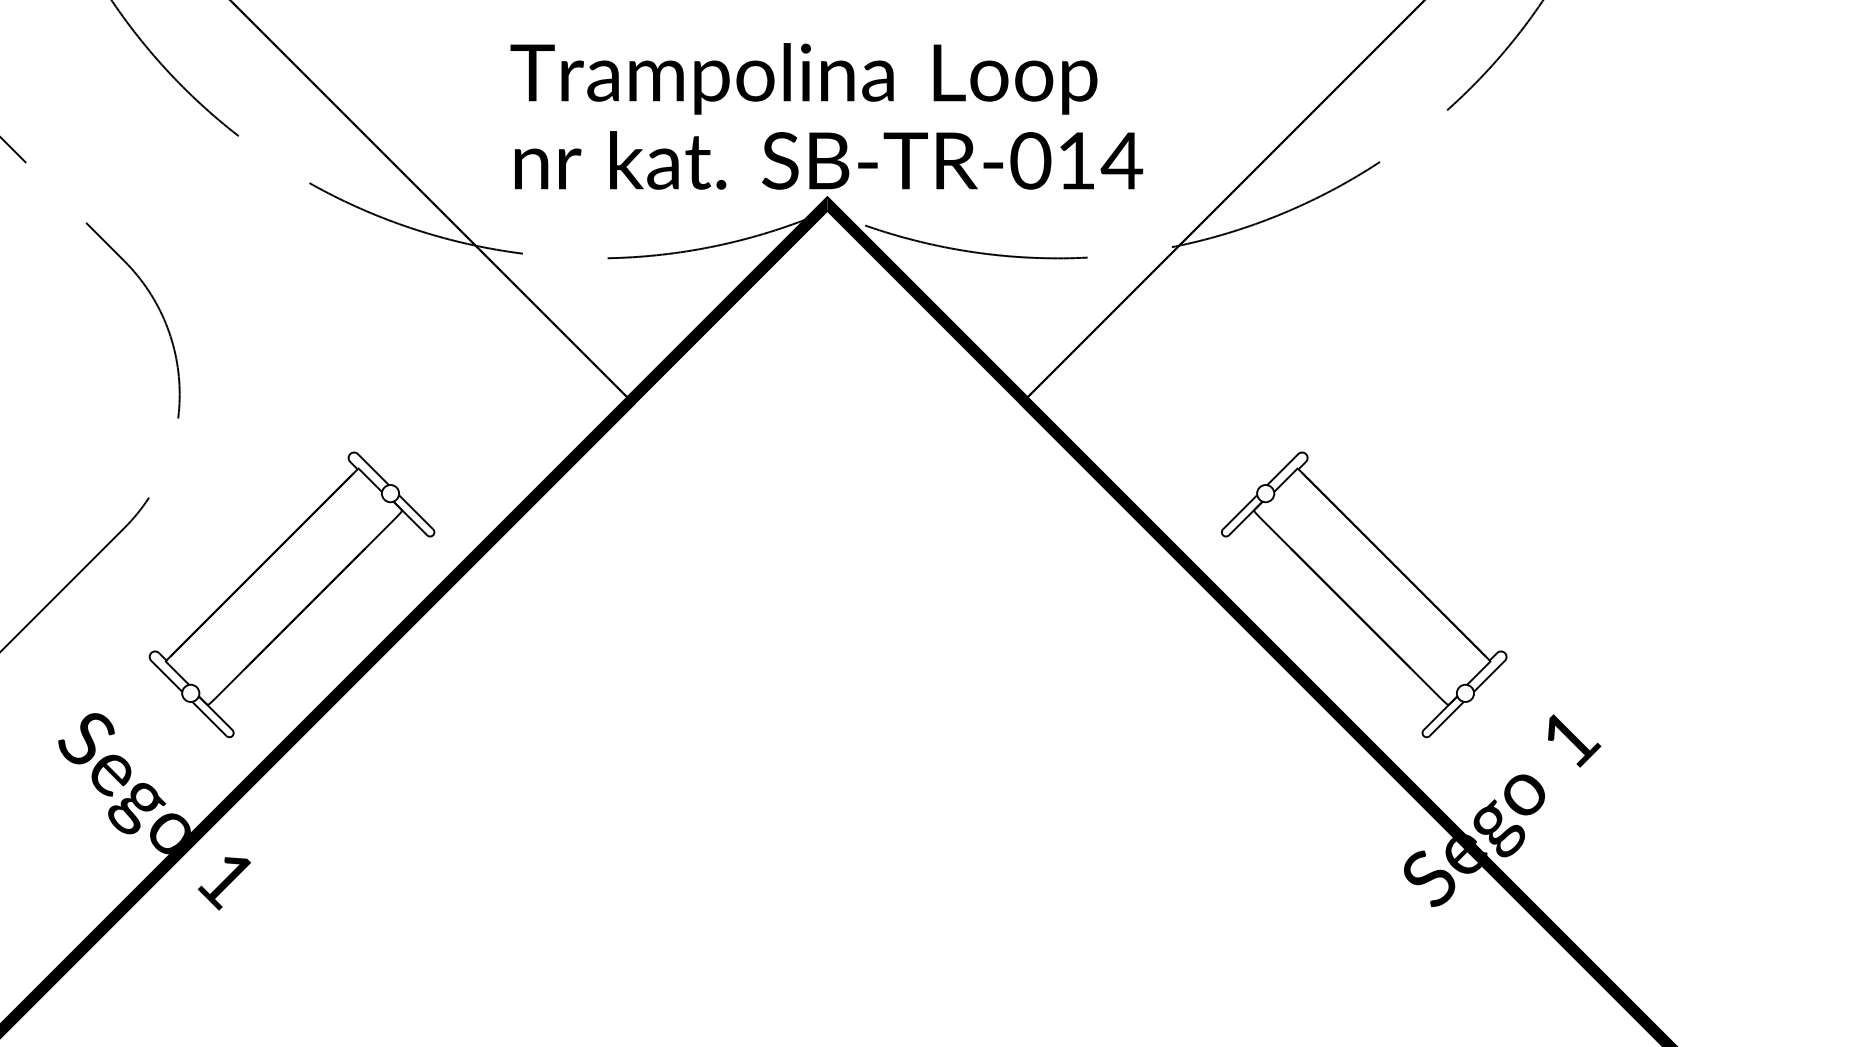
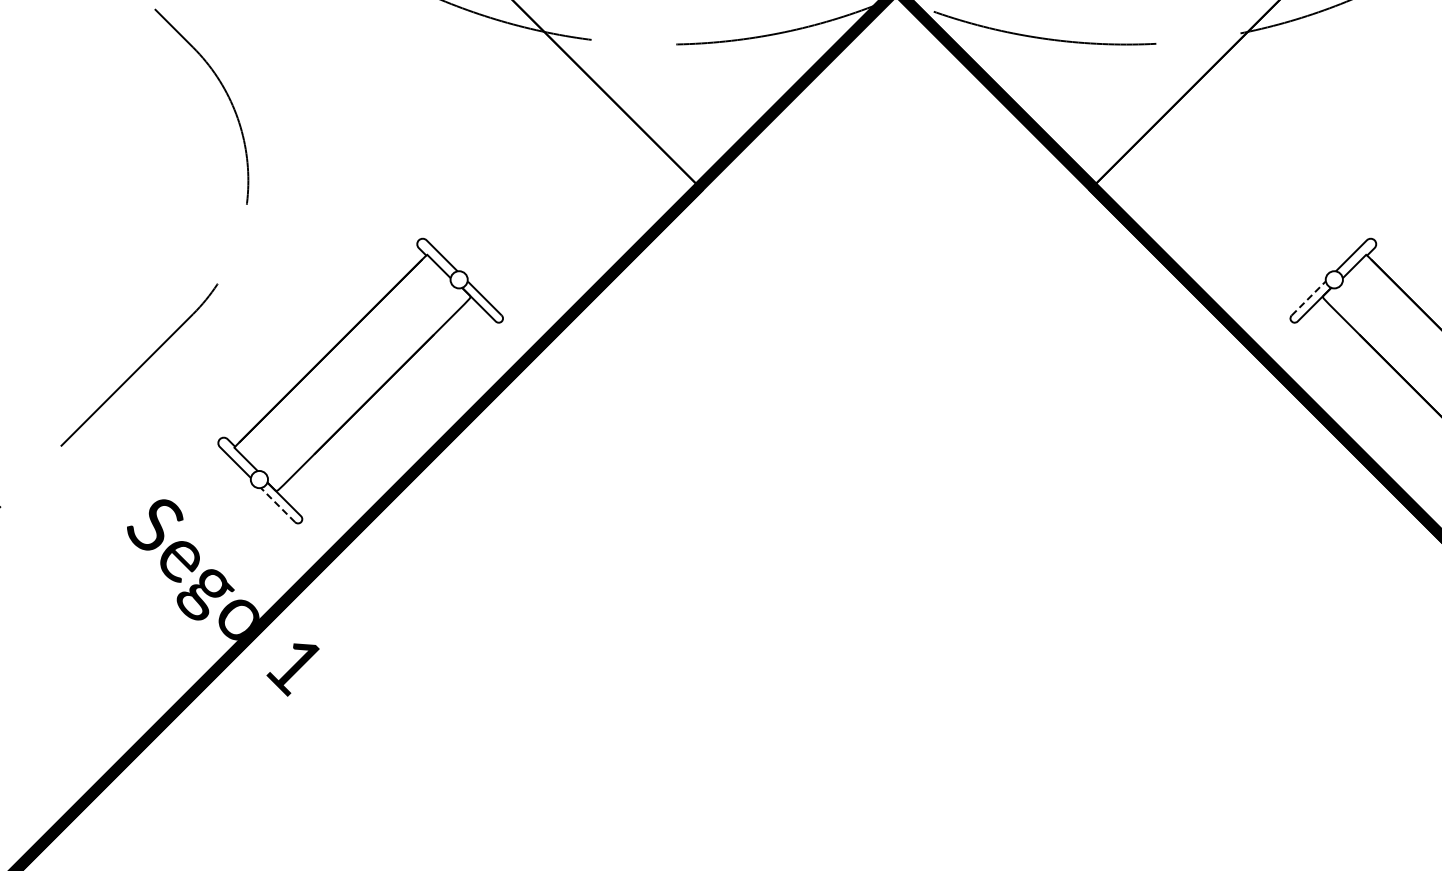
line: (1239, 512) -> (1308, 298), solid -> dashed
line: (209, 719) -> (278, 505), solid -> dashed

